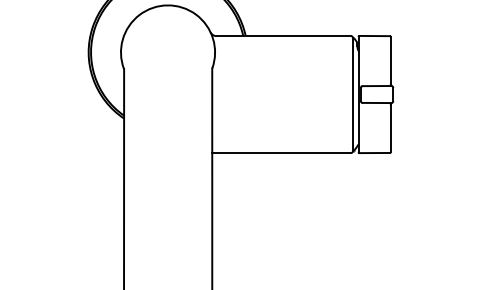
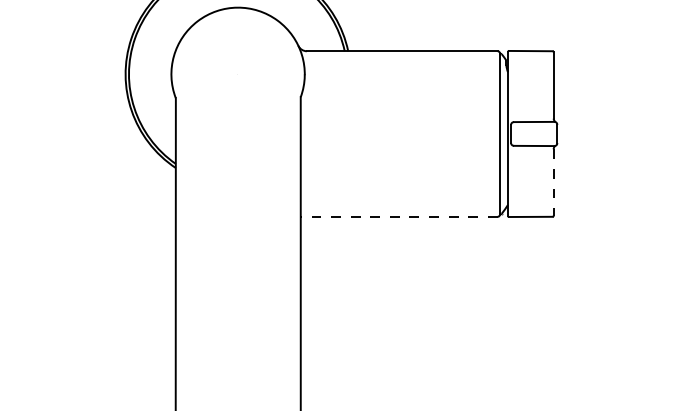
line: (390, 129) -> (553, 183), solid -> dashed
line: (281, 152) -> (398, 216), solid -> dashed

